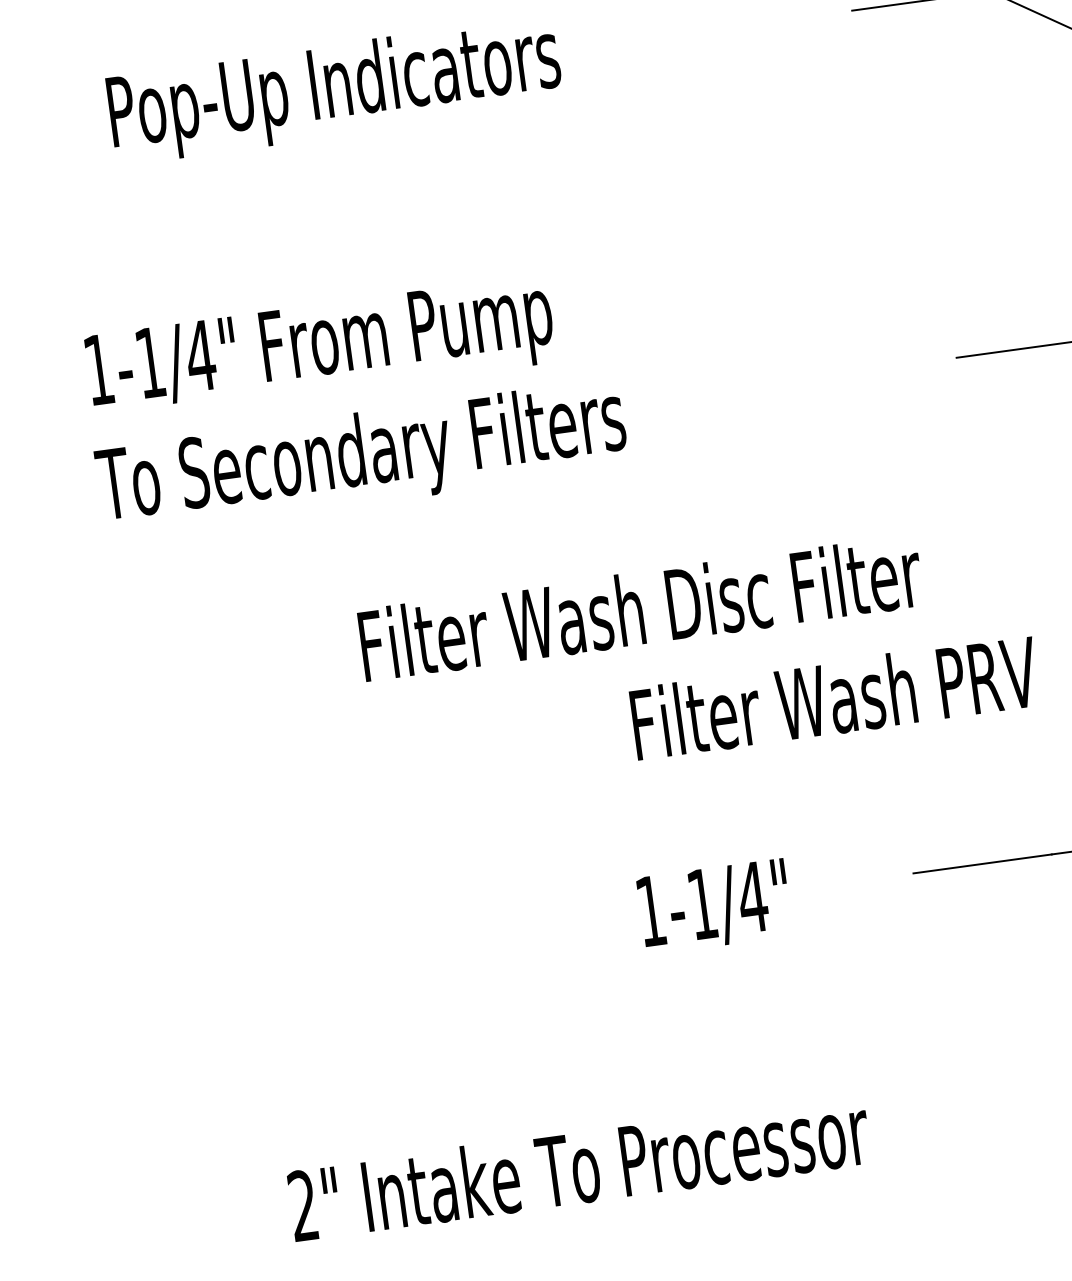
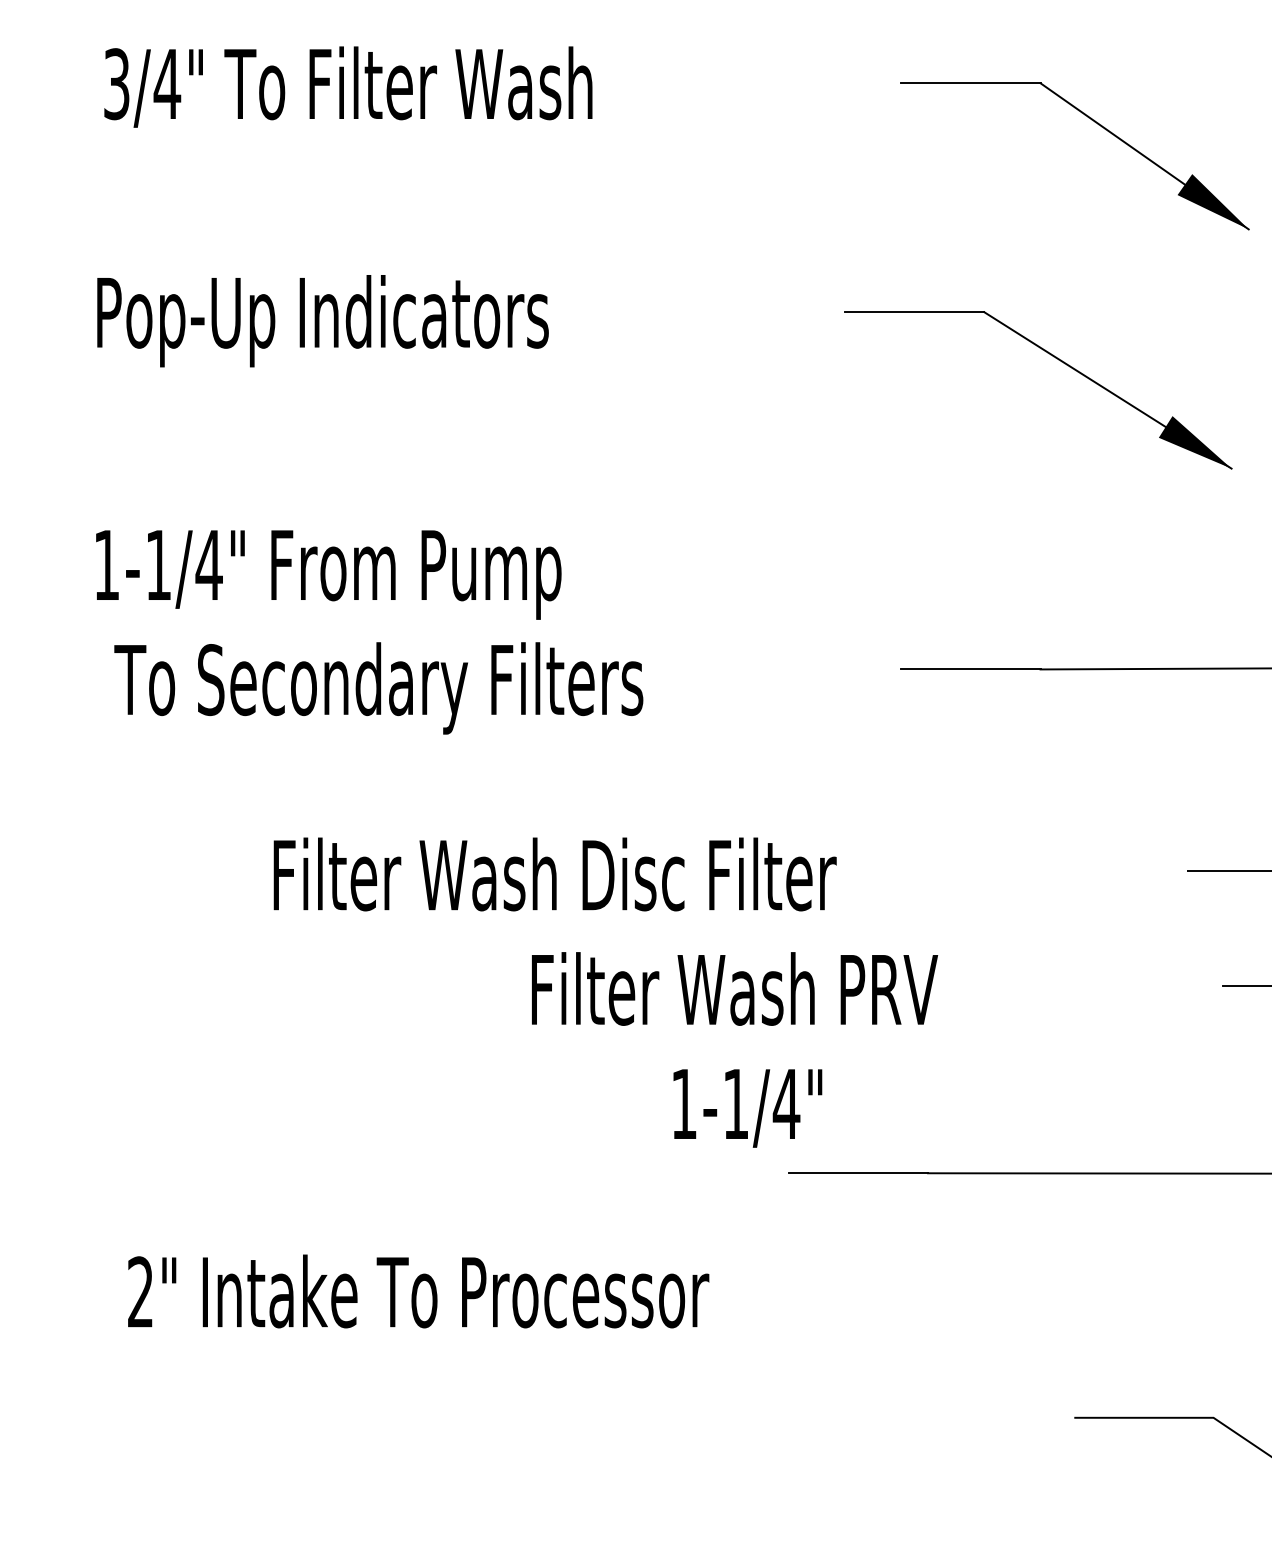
text: (320, 348) -> (328, 574), moved
text: (361, 458) -> (378, 688), moved
text: (714, 906) -> (747, 1108), moved
text: (579, 1167) -> (418, 1291), moved

